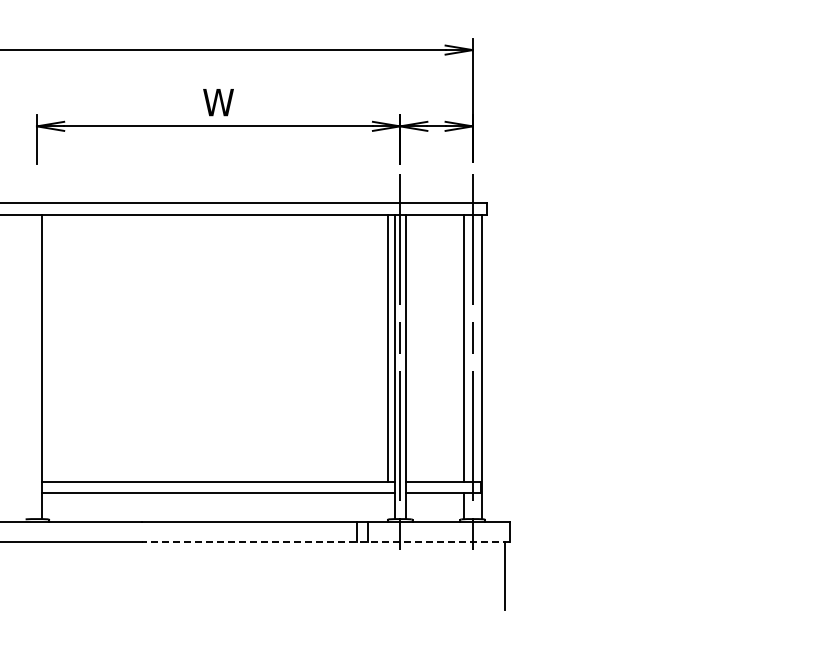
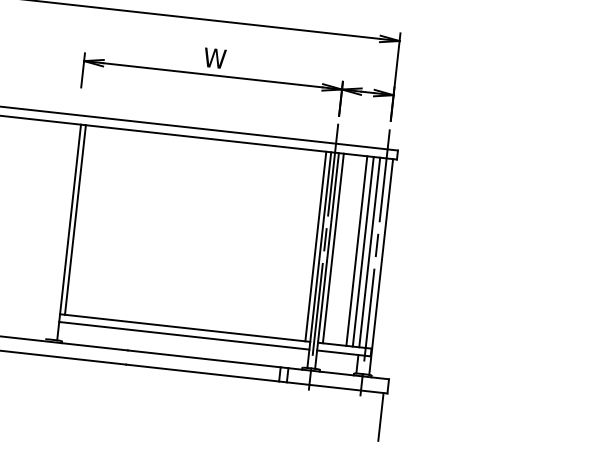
line: (49, 348) -> (75, 219), added
line: (412, 348) -> (333, 248), added
line: (445, 348) -> (356, 250), added
line: (454, 348) -> (363, 251), added
line: (326, 542) -> (257, 379), dashed -> solid

